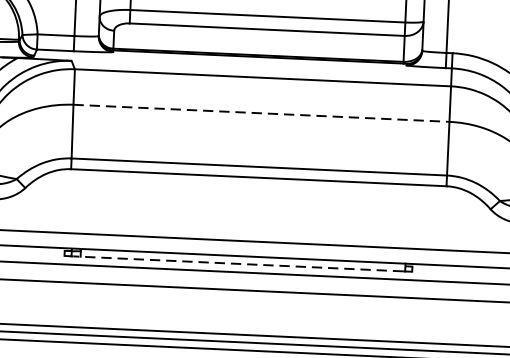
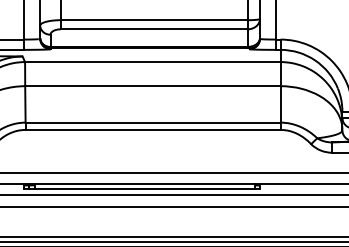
line: (260, 113) -> (152, 86), dashed -> solid
line: (237, 263) -> (141, 188), dashed -> solid

